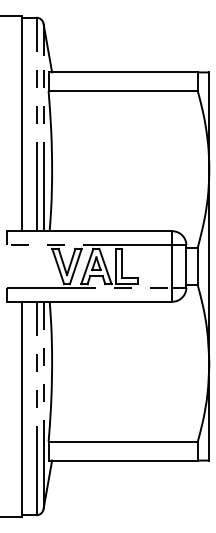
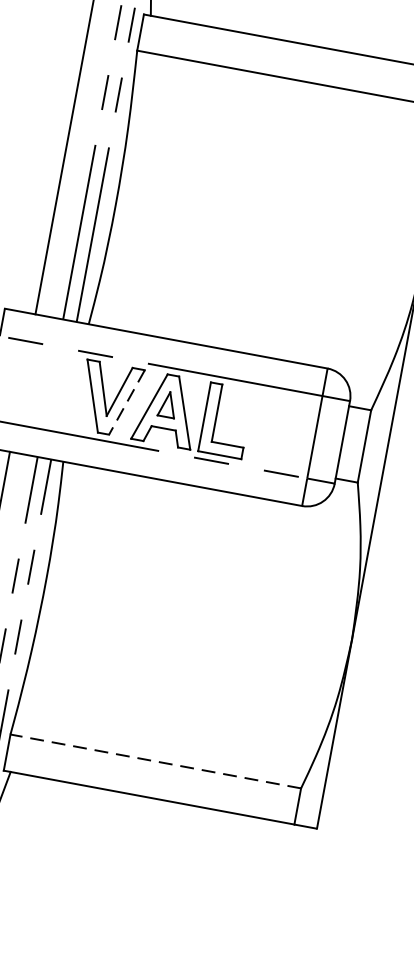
line: (75, 266) -> (126, 402), solid -> dashed
line: (123, 441) -> (156, 760), solid -> dashed

